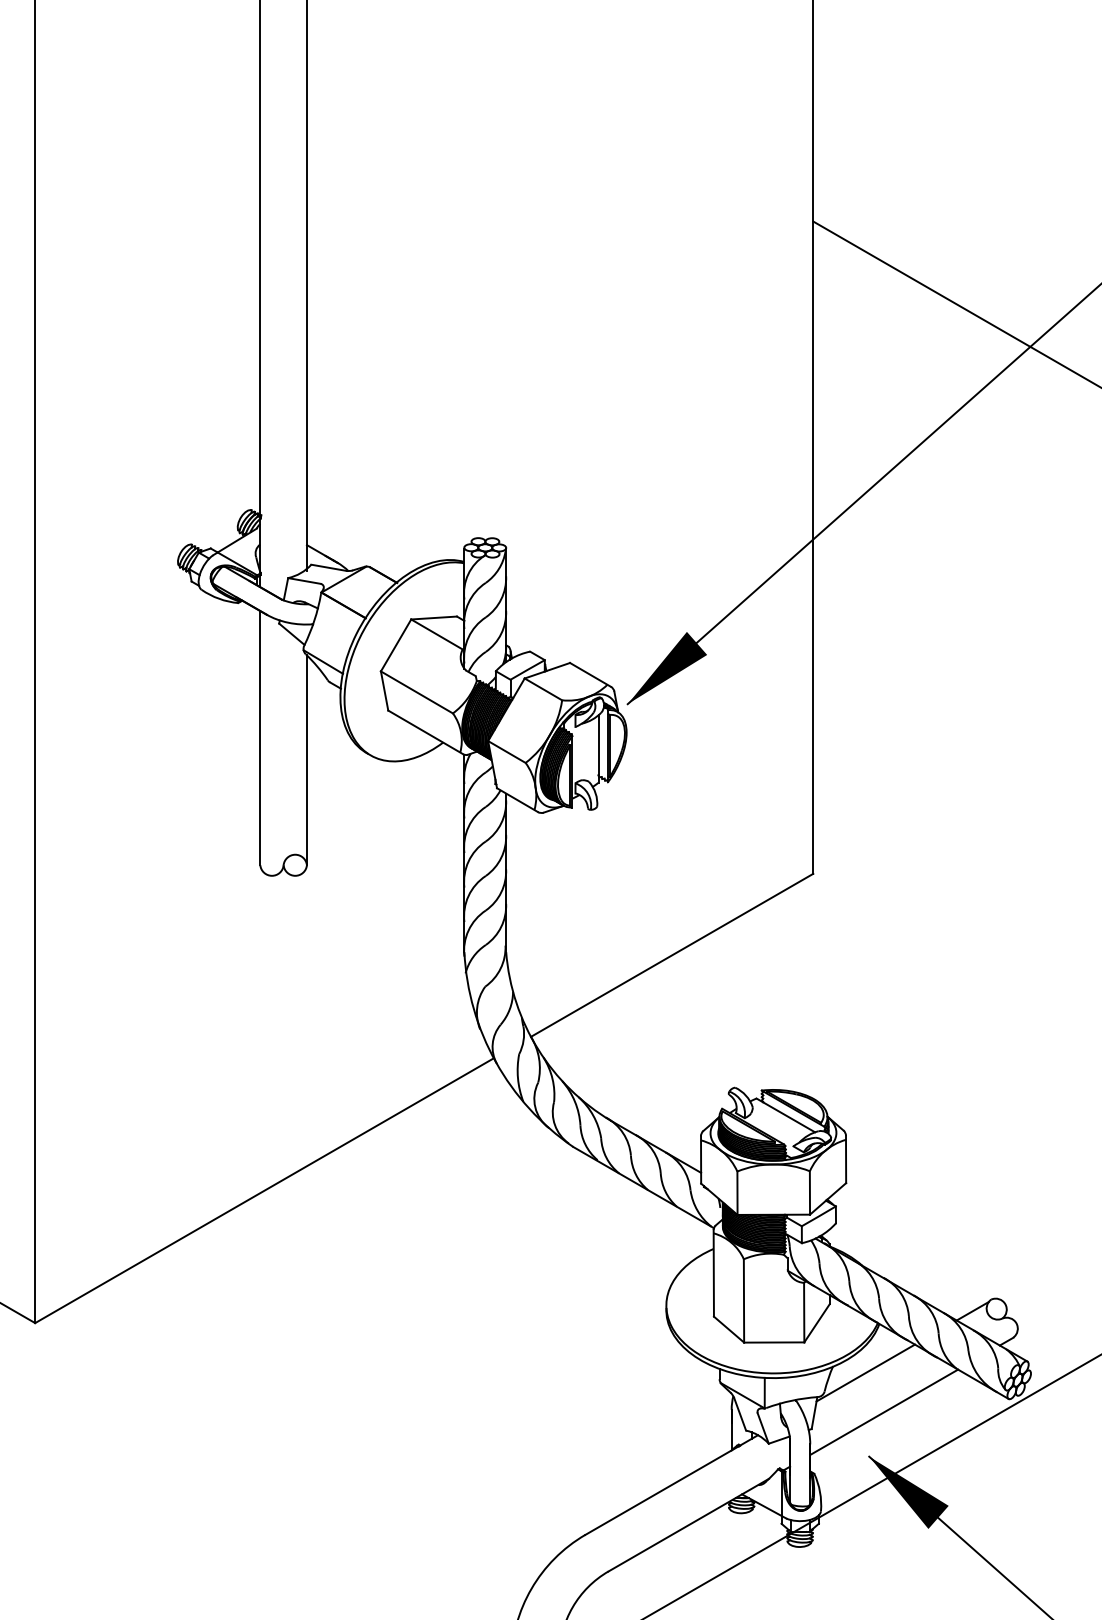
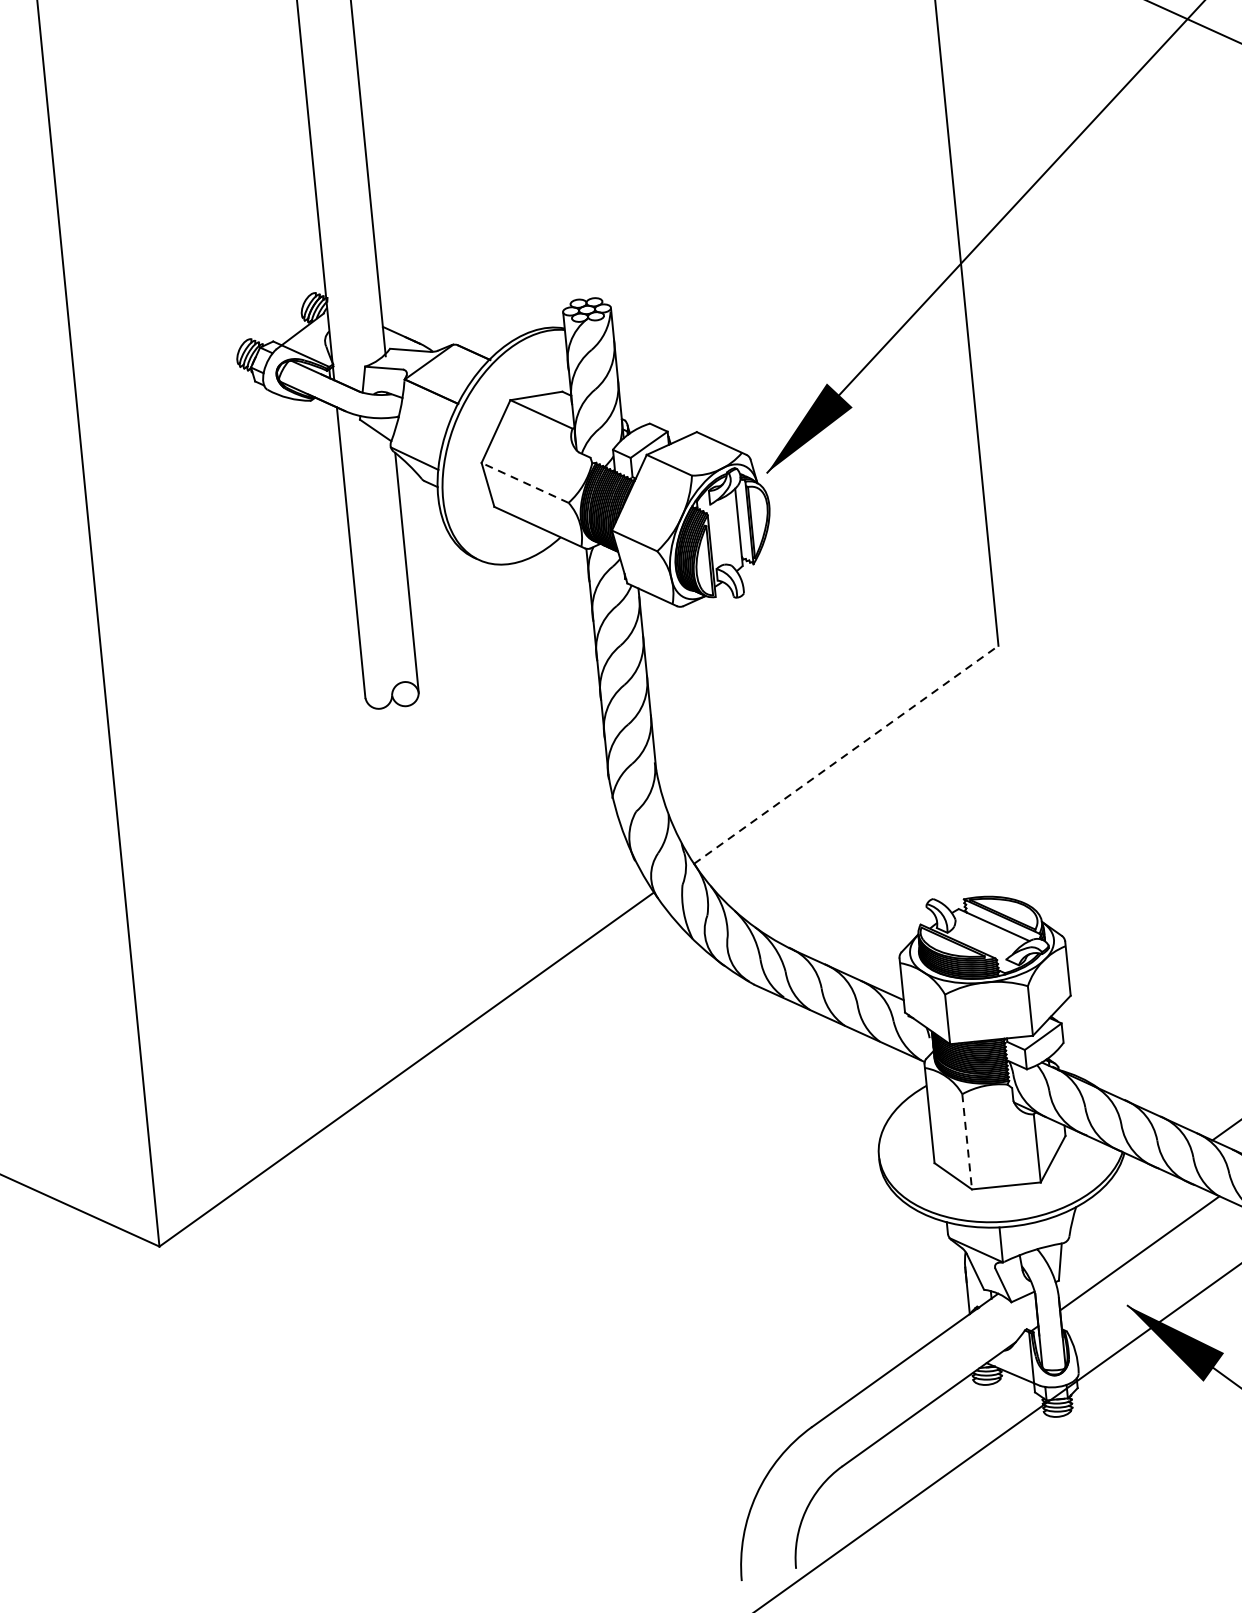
line: (416, 692) -> (524, 483), solid -> dashed
line: (672, 955) -> (846, 754), solid -> dashed
line: (744, 1300) -> (967, 1141), solid -> dashed
line: (865, 1372) -> (1114, 1209), removed

